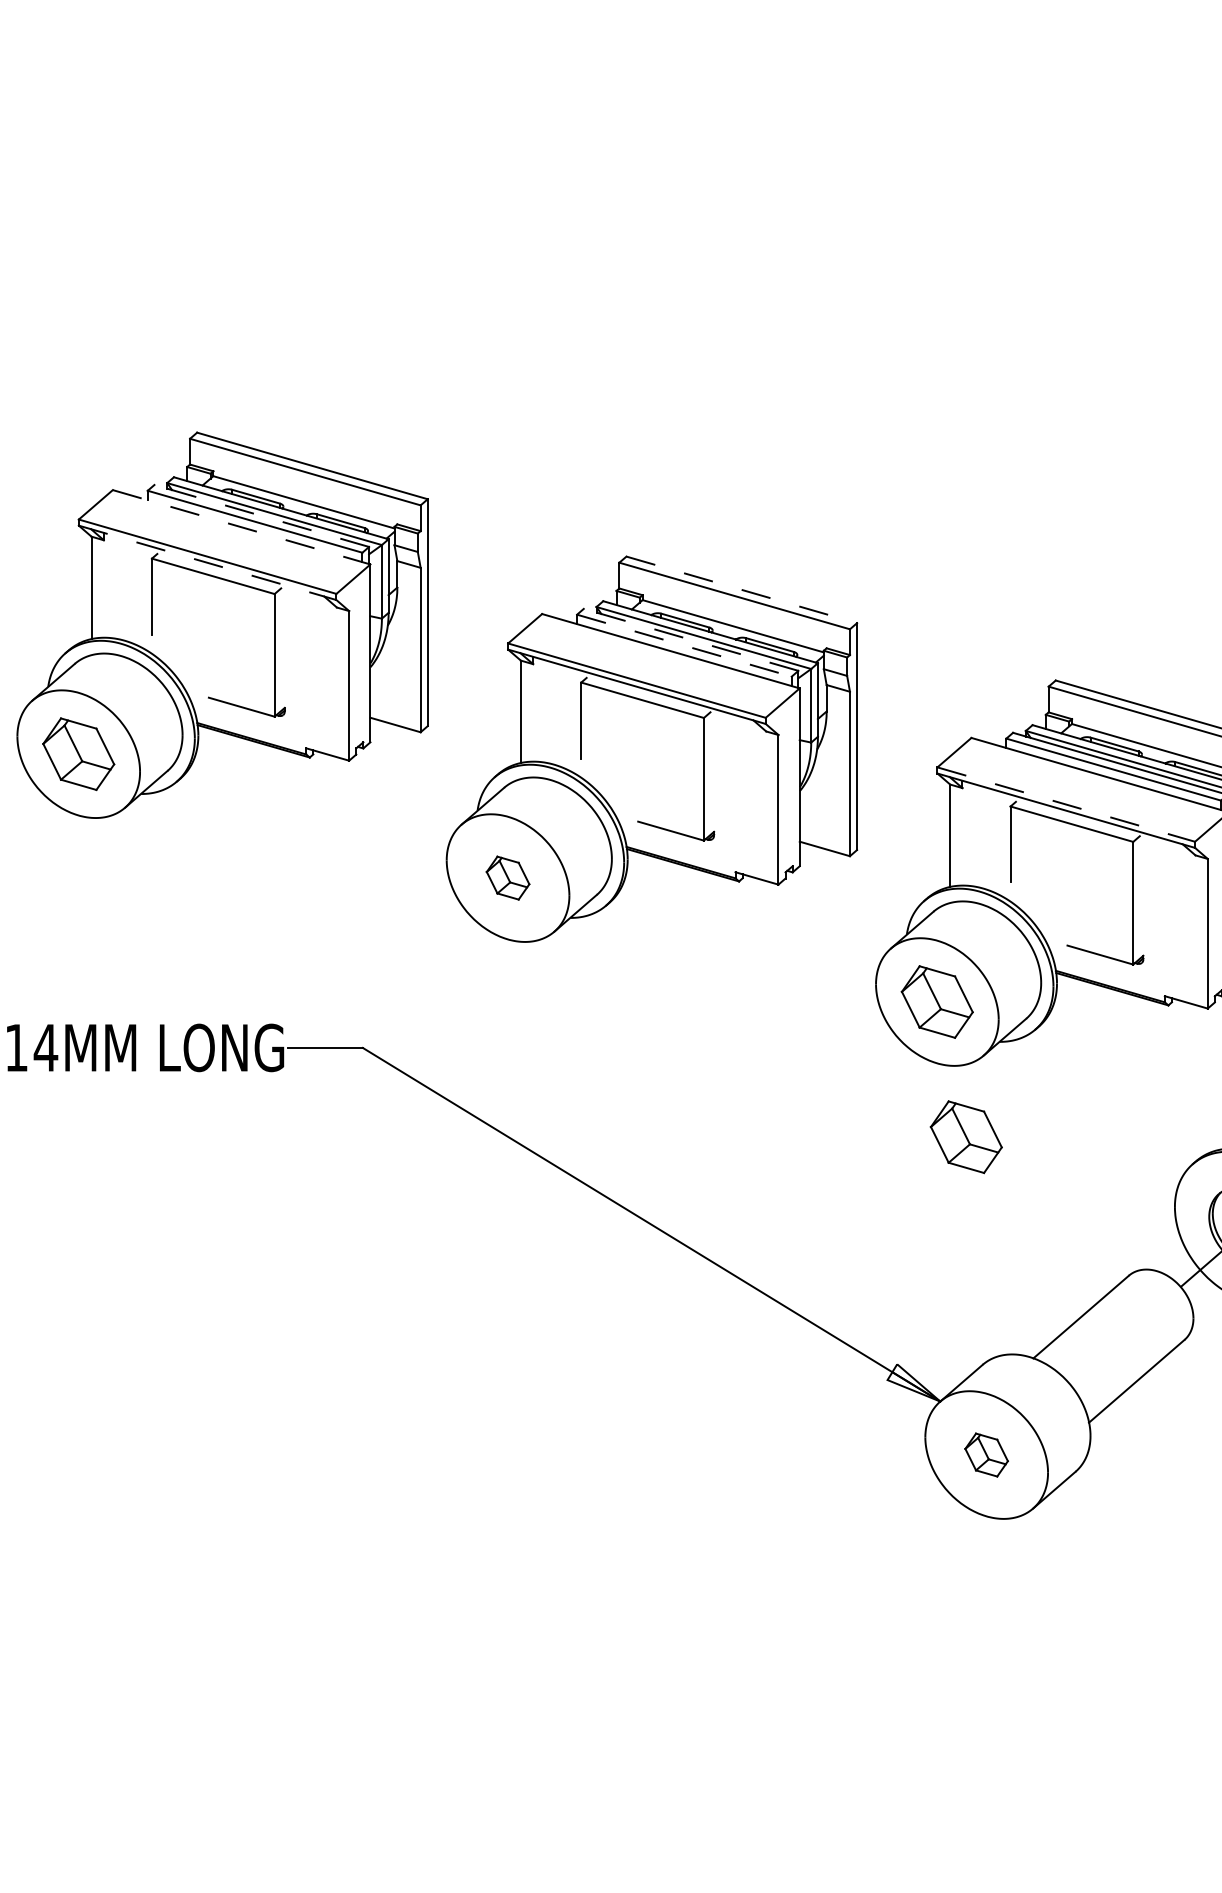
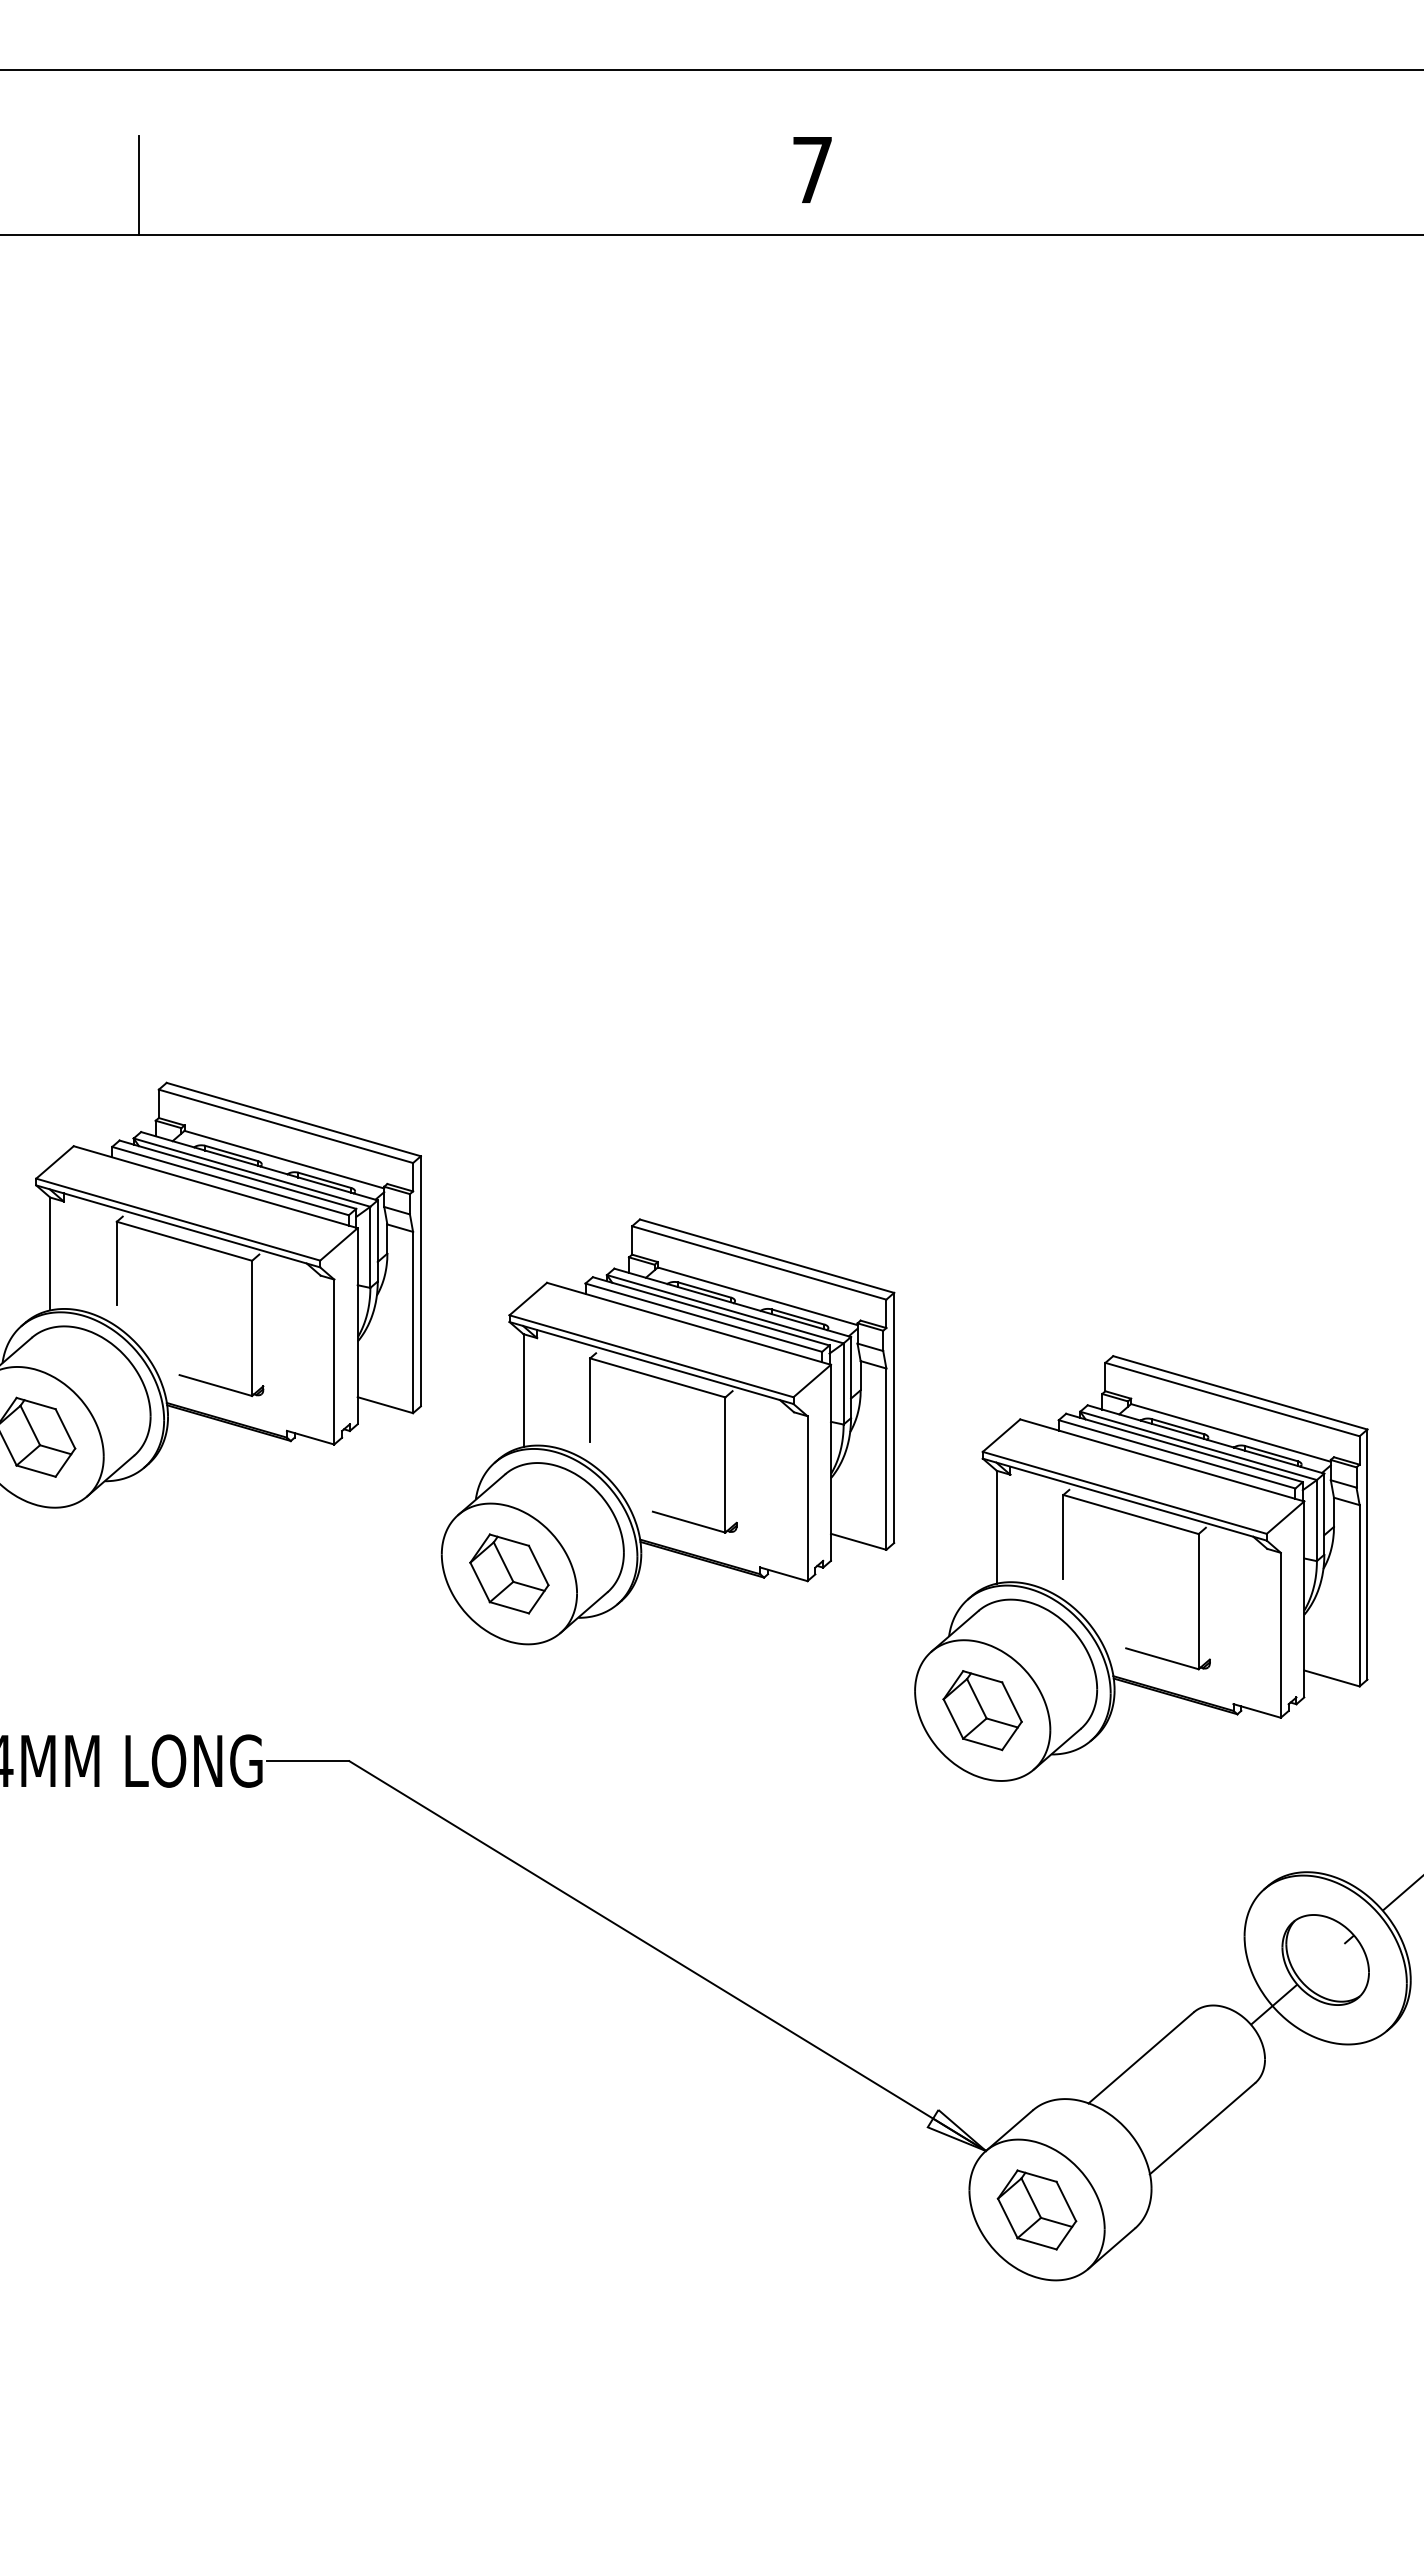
line: (261, 515) -> (237, 1174), dashed -> solid
line: (241, 527) -> (215, 1187), dashed -> solid
line: (207, 562) -> (178, 1226), dashed -> solid
line: (742, 590) -> (767, 1256), dashed -> solid
line: (690, 640) -> (710, 1311), dashed -> solid
line: (685, 645) -> (704, 1317), dashed -> solid
line: (1065, 804) -> (1124, 1492), dashed -> solid
part: (508, 877) -> (509, 1573), size x1.67
part: (966, 1137) -> (1014, 1859), removed
part: (986, 1454) -> (1036, 2209), size x1.67

